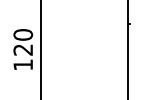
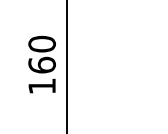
text: (23, 49) -> (42, 64), 120 -> 160

